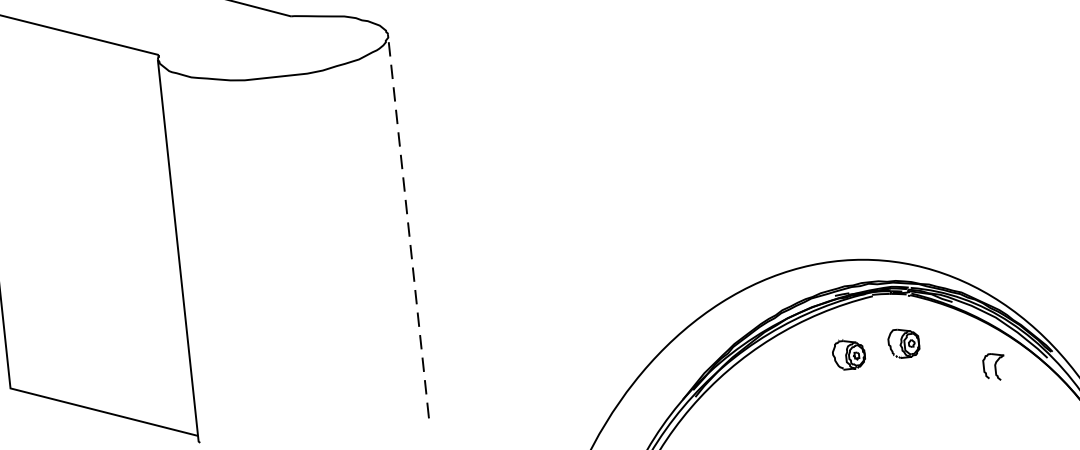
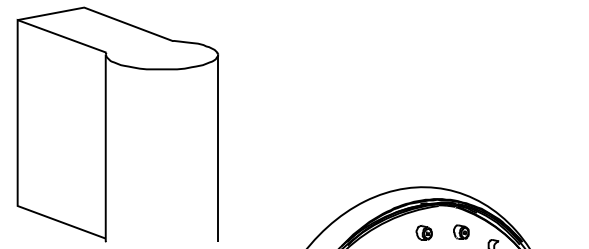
line: (409, 224) -> (218, 147), dashed -> solid
part: (904, 341) -> (461, 231), moved

